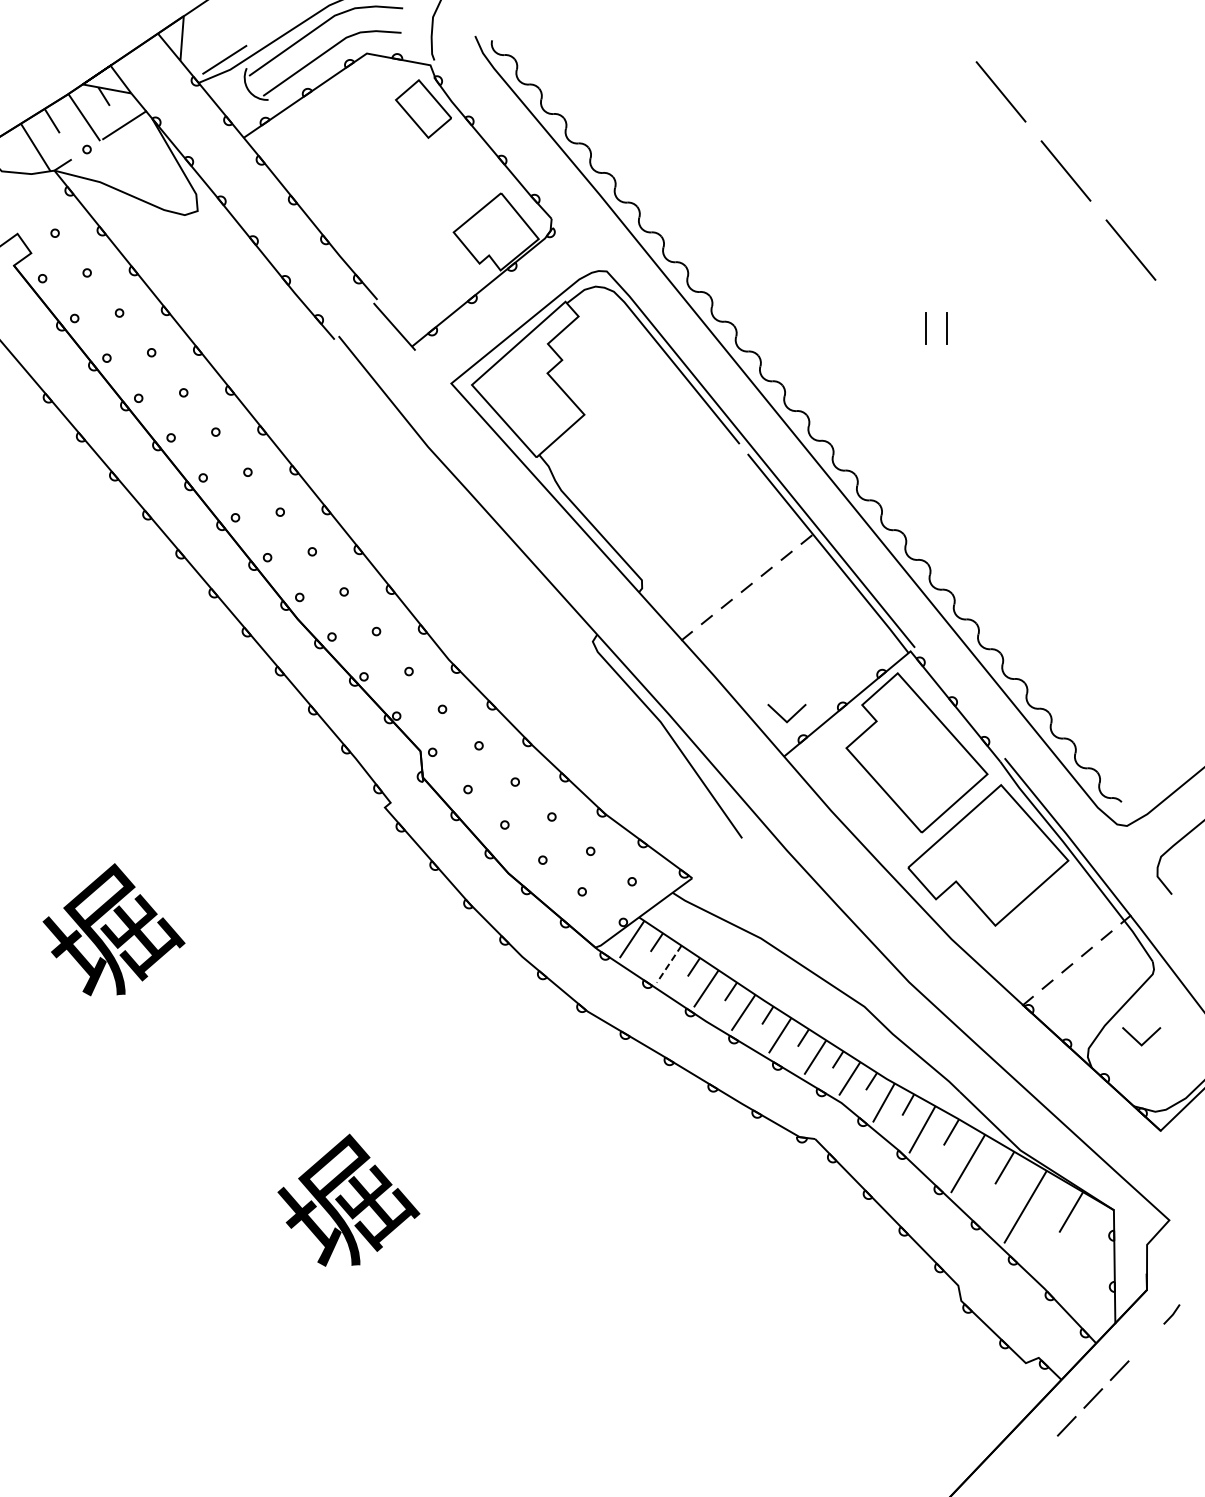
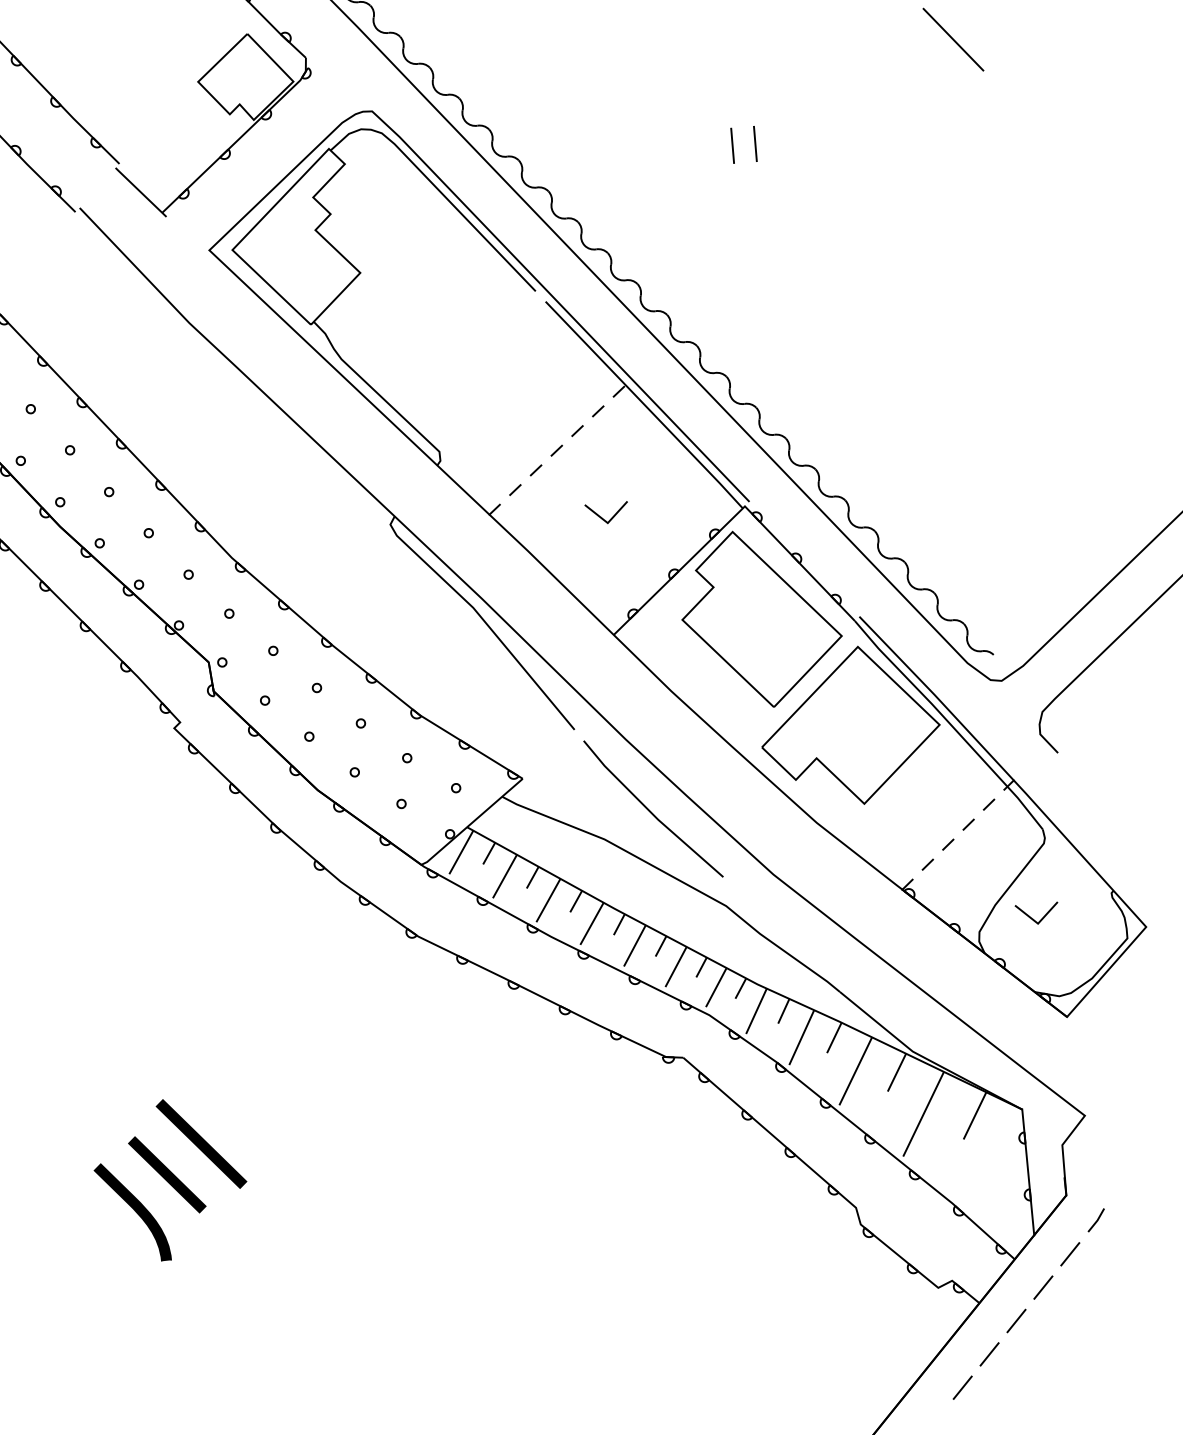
line: (782, 716) -> (602, 517), moved
line: (804, 916) -> (651, 811), added
line: (668, 964) -> (504, 876), dashed -> solid
text: (348, 1207) -> (170, 1176), 堀 -> 川
line: (1145, 1342) -> (1069, 1253), added
line: (1040, 1453) -> (962, 1387), added

